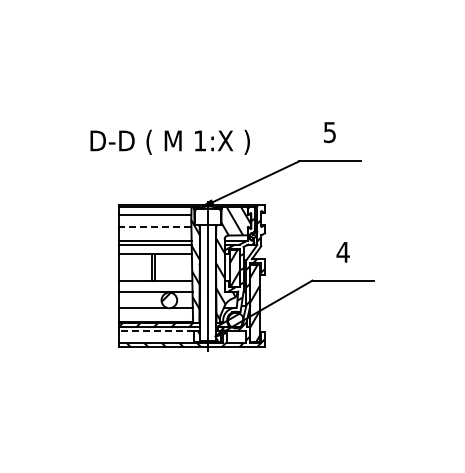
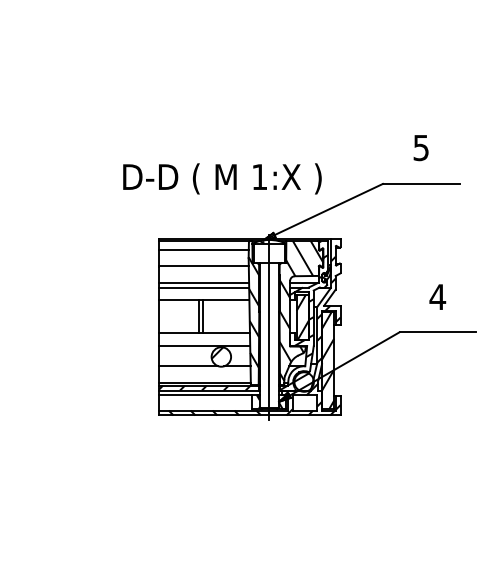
text: (169, 141) -> (221, 177), moved
line: (154, 227) -> (202, 266), dashed -> solid
line: (155, 331) -> (204, 395), dashed -> solid

